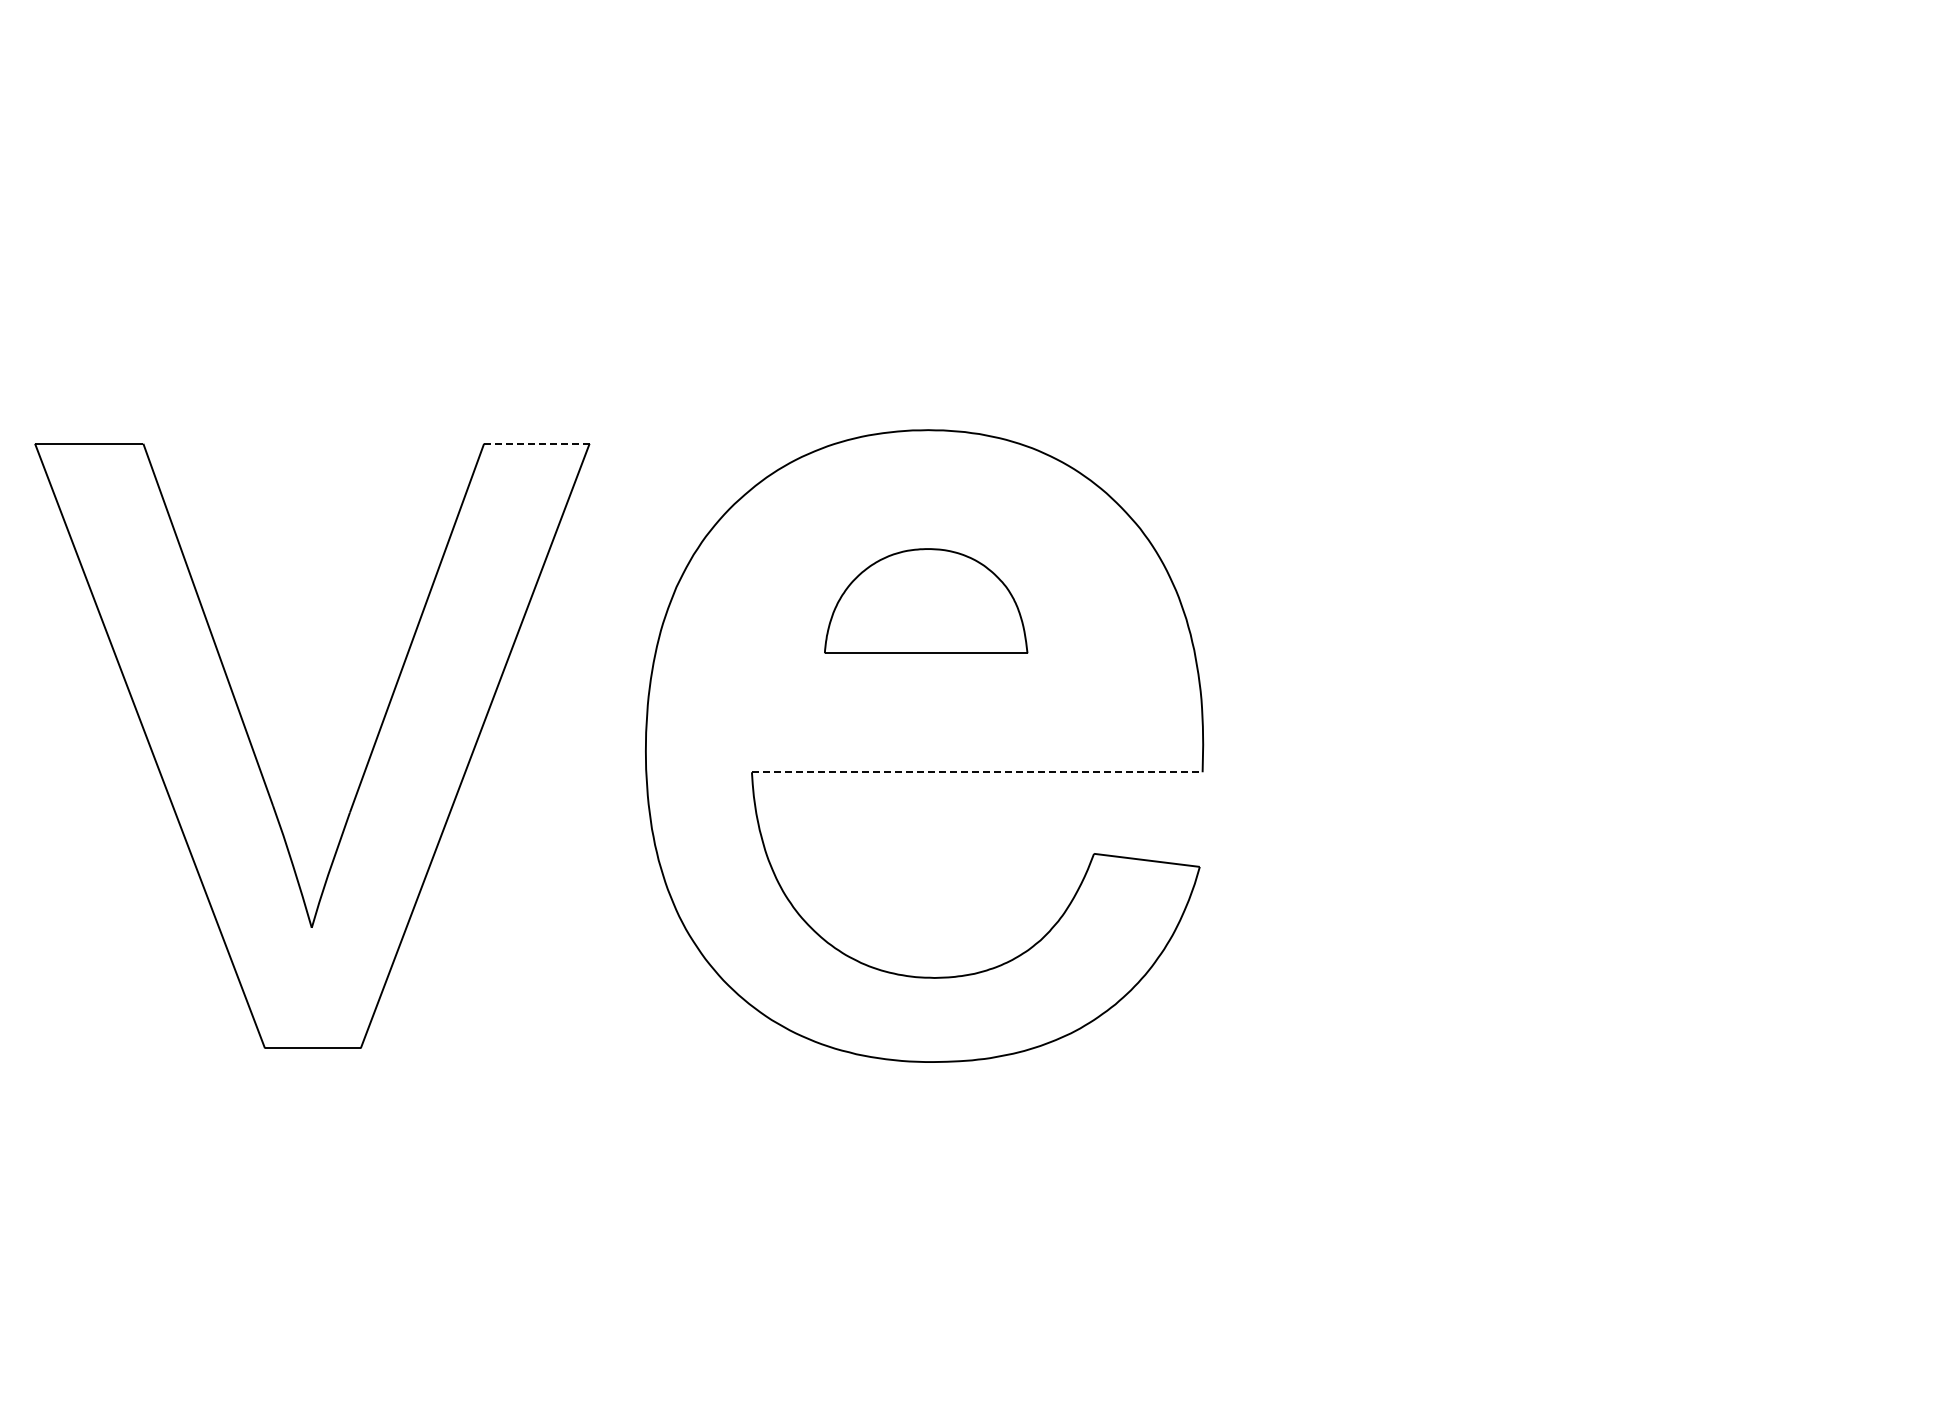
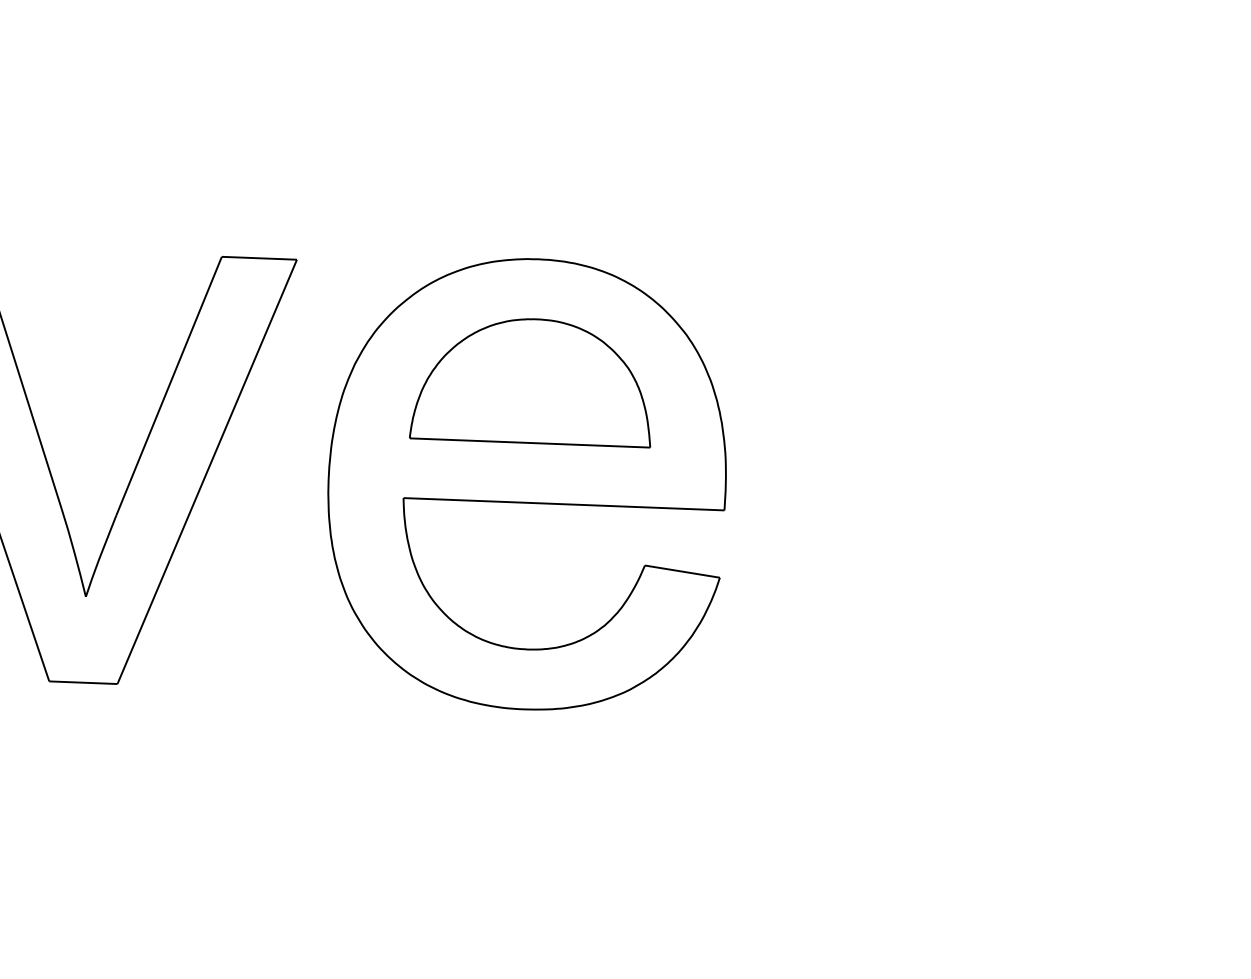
line: (536, 443) -> (259, 258), dashed -> solid
part: (925, 600) -> (531, 380), size x1.67
line: (977, 772) -> (564, 504), dashed -> solid

